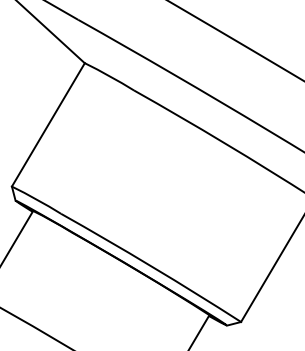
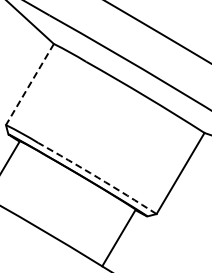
line: (47, 124) -> (29, 84), solid -> dashed
arc: (151, 266) -> (97, 177), solid -> dashed

